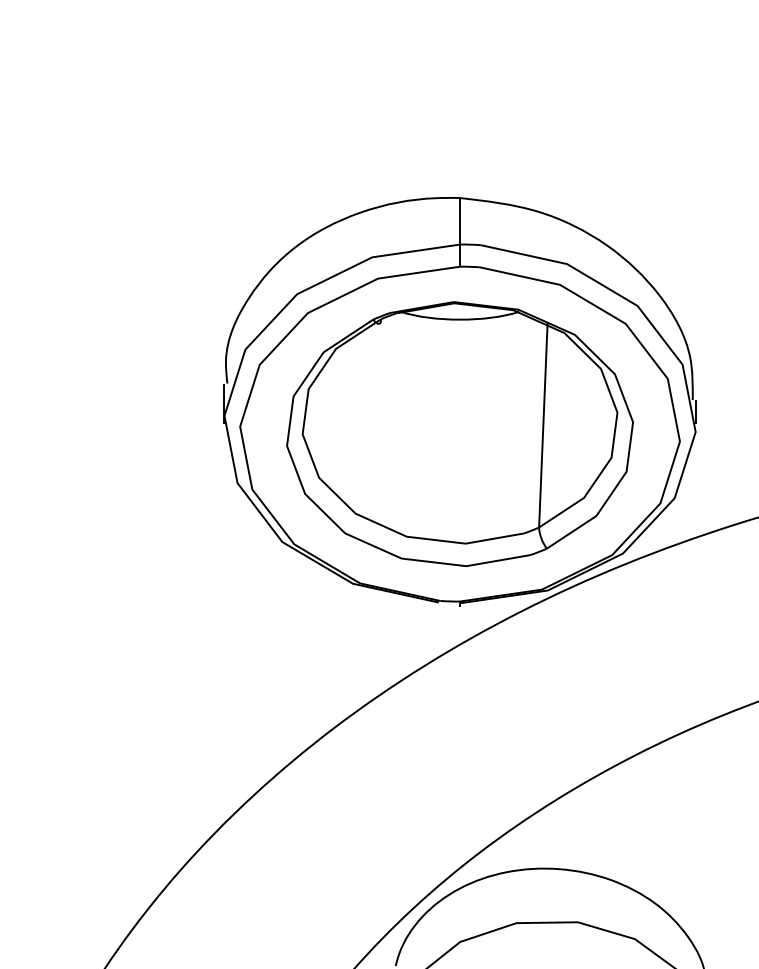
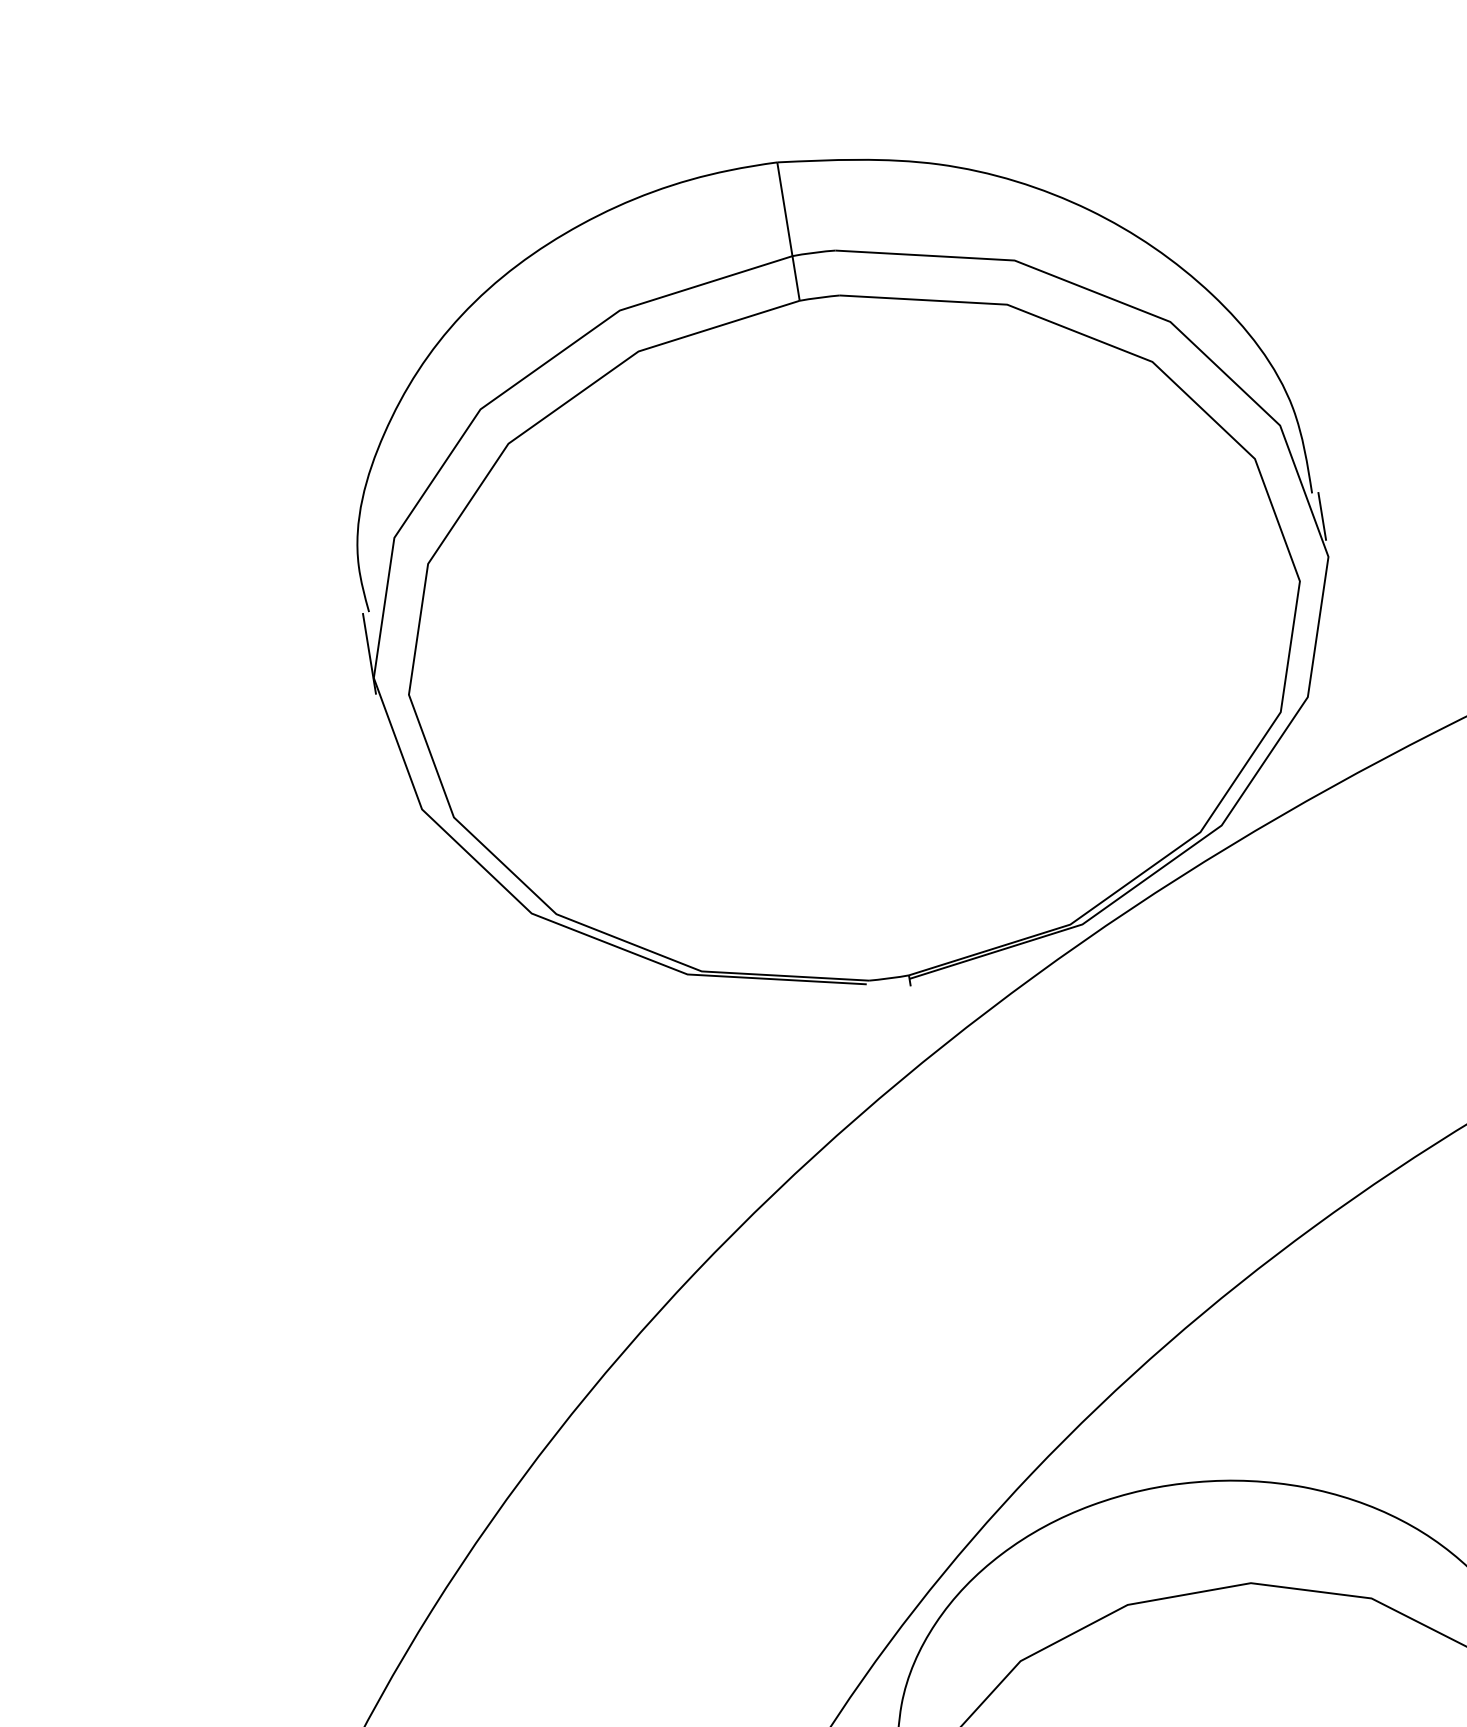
part: (459, 433) -> (853, 636), removed

